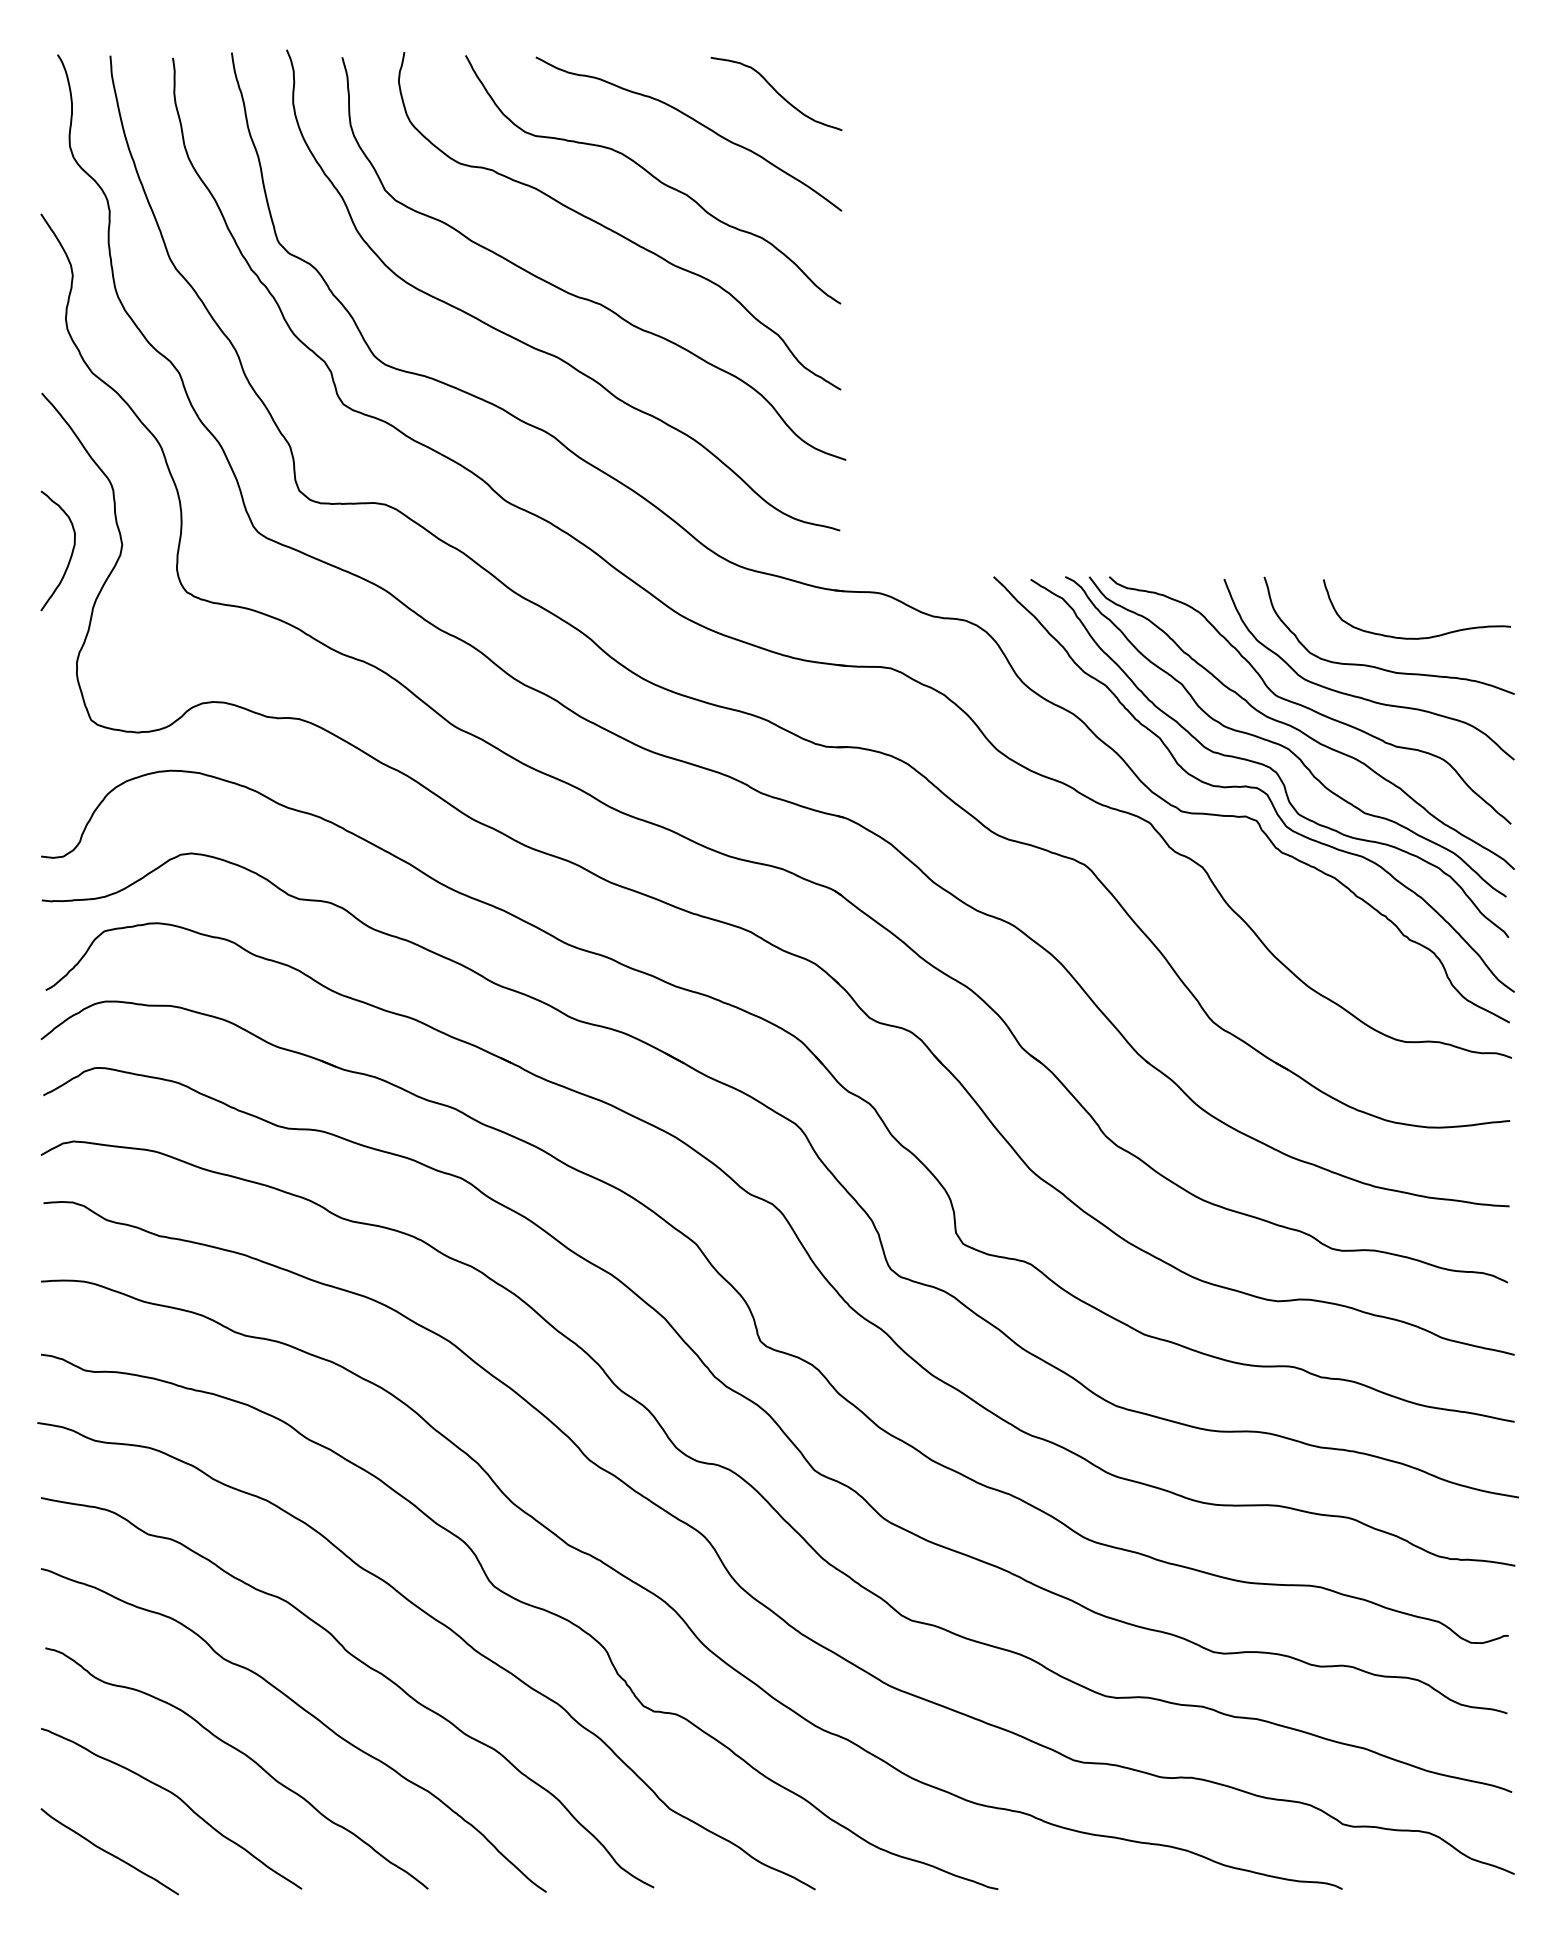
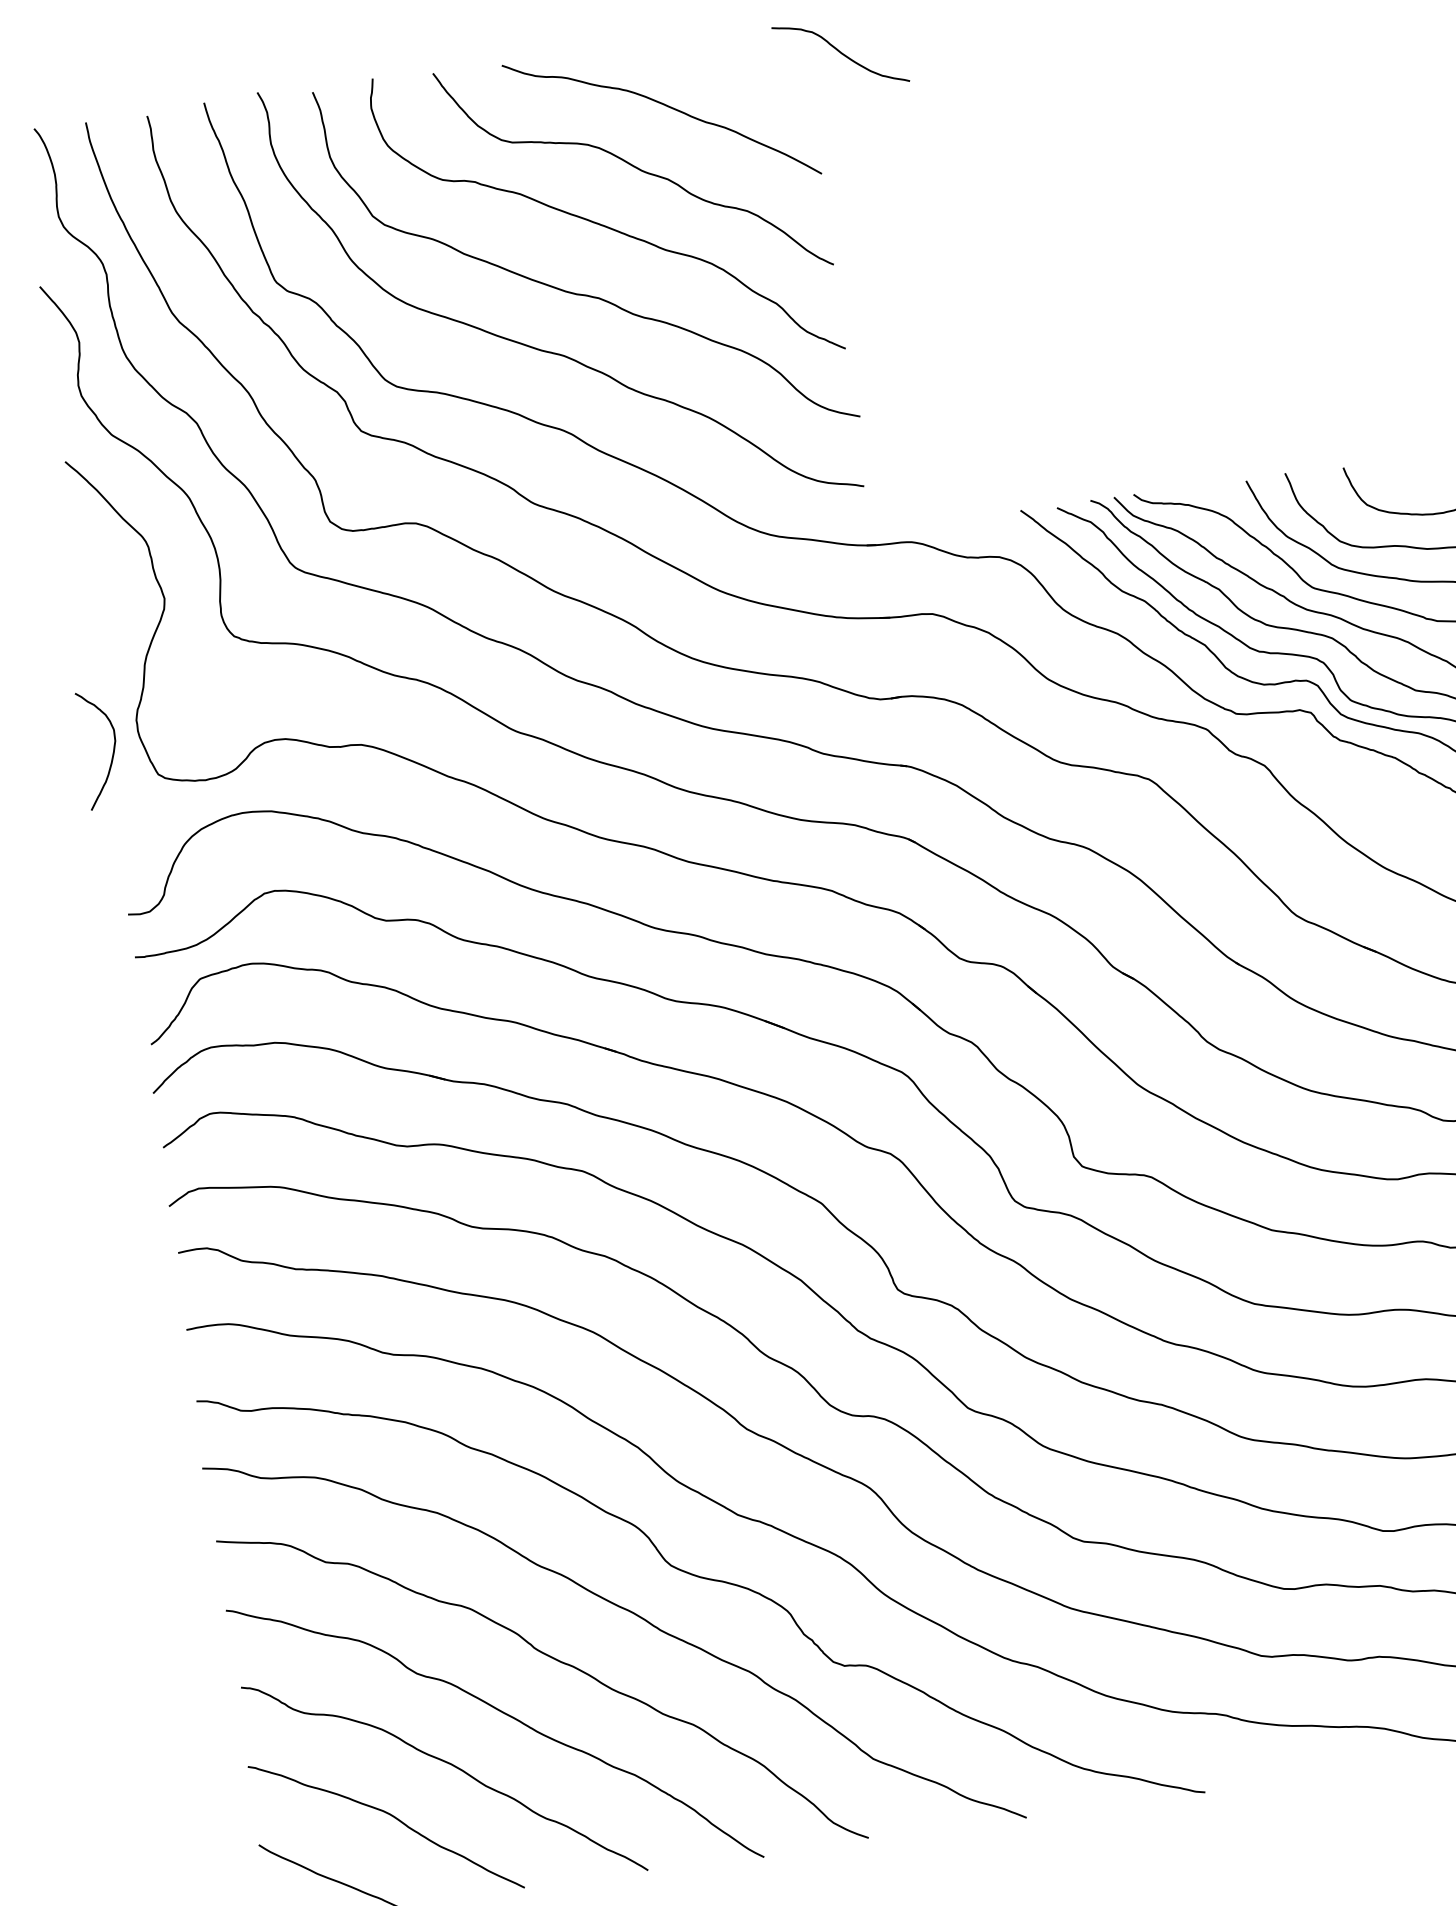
curve: (776, 93) -> (840, 54), moved
curve: (70, 555) -> (112, 752), moved

